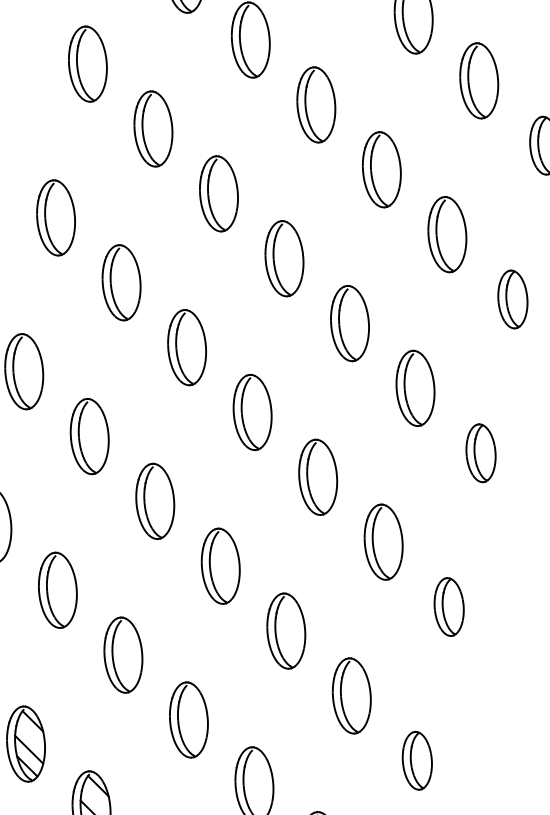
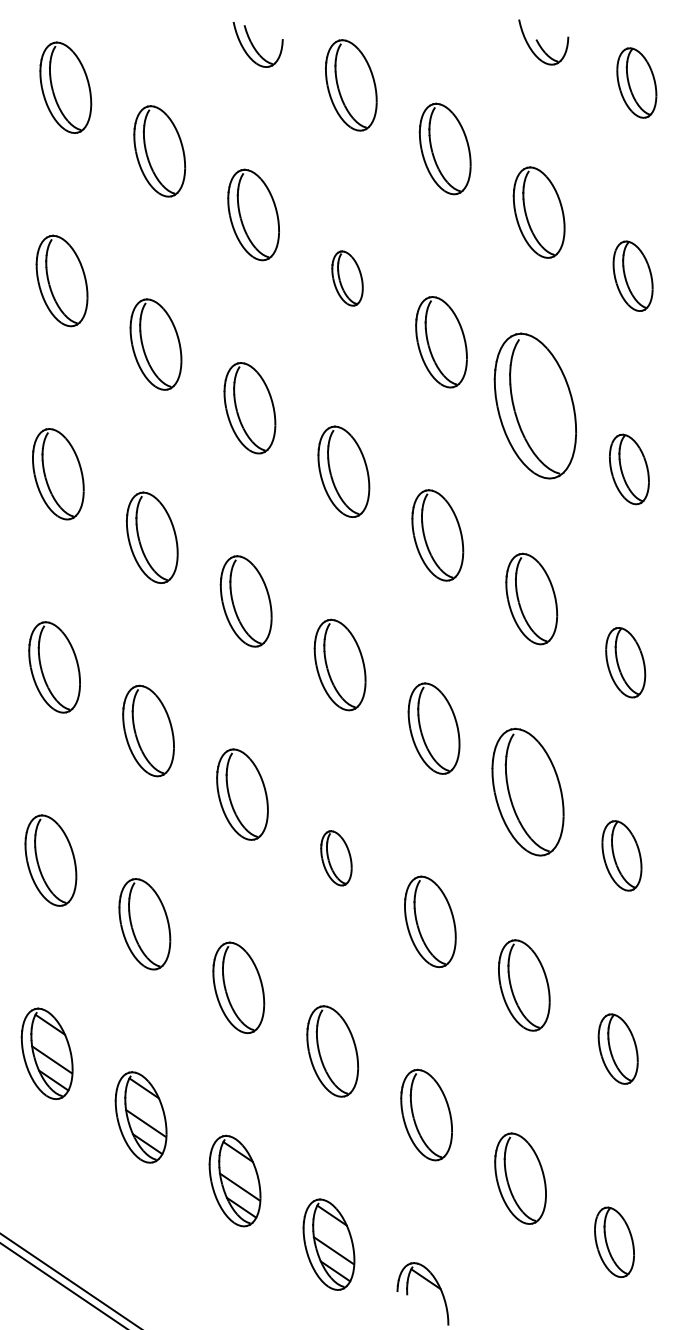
part: (316, 104) -> (347, 278), size x0.6
part: (447, 234) -> (535, 405), size x1.6
part: (383, 542) -> (527, 792), size x1.4
part: (220, 566) -> (336, 858), size x0.6

